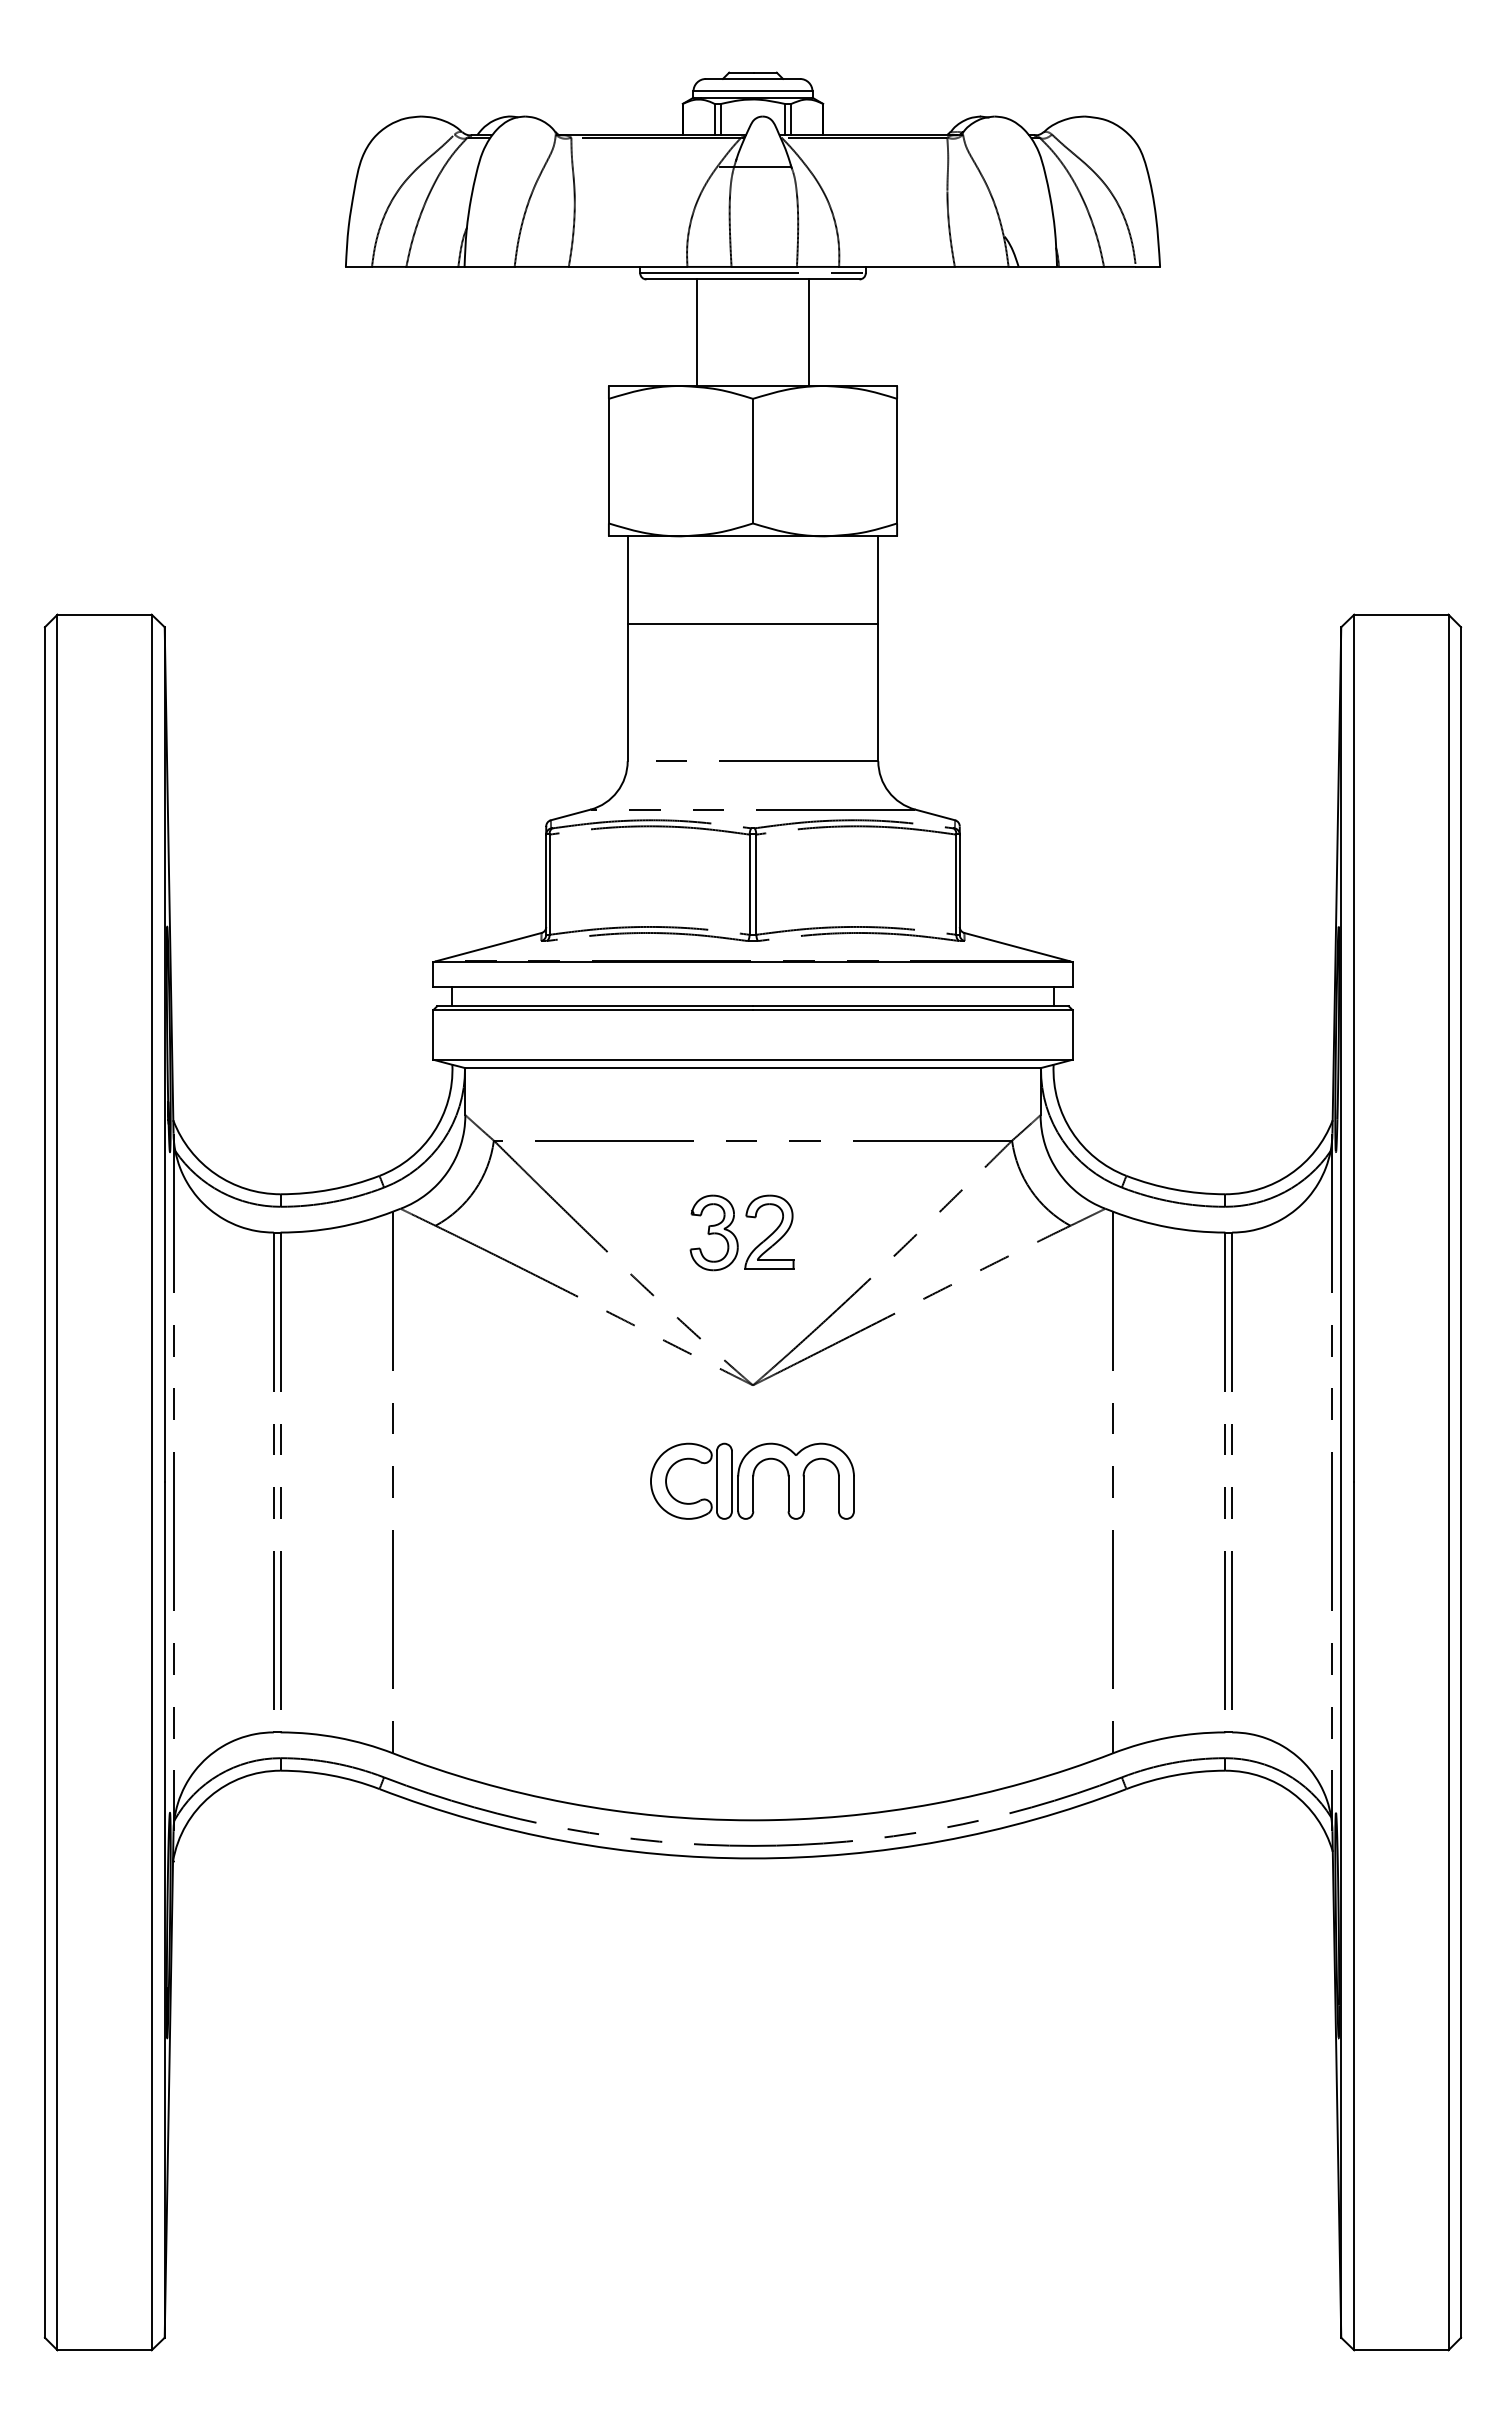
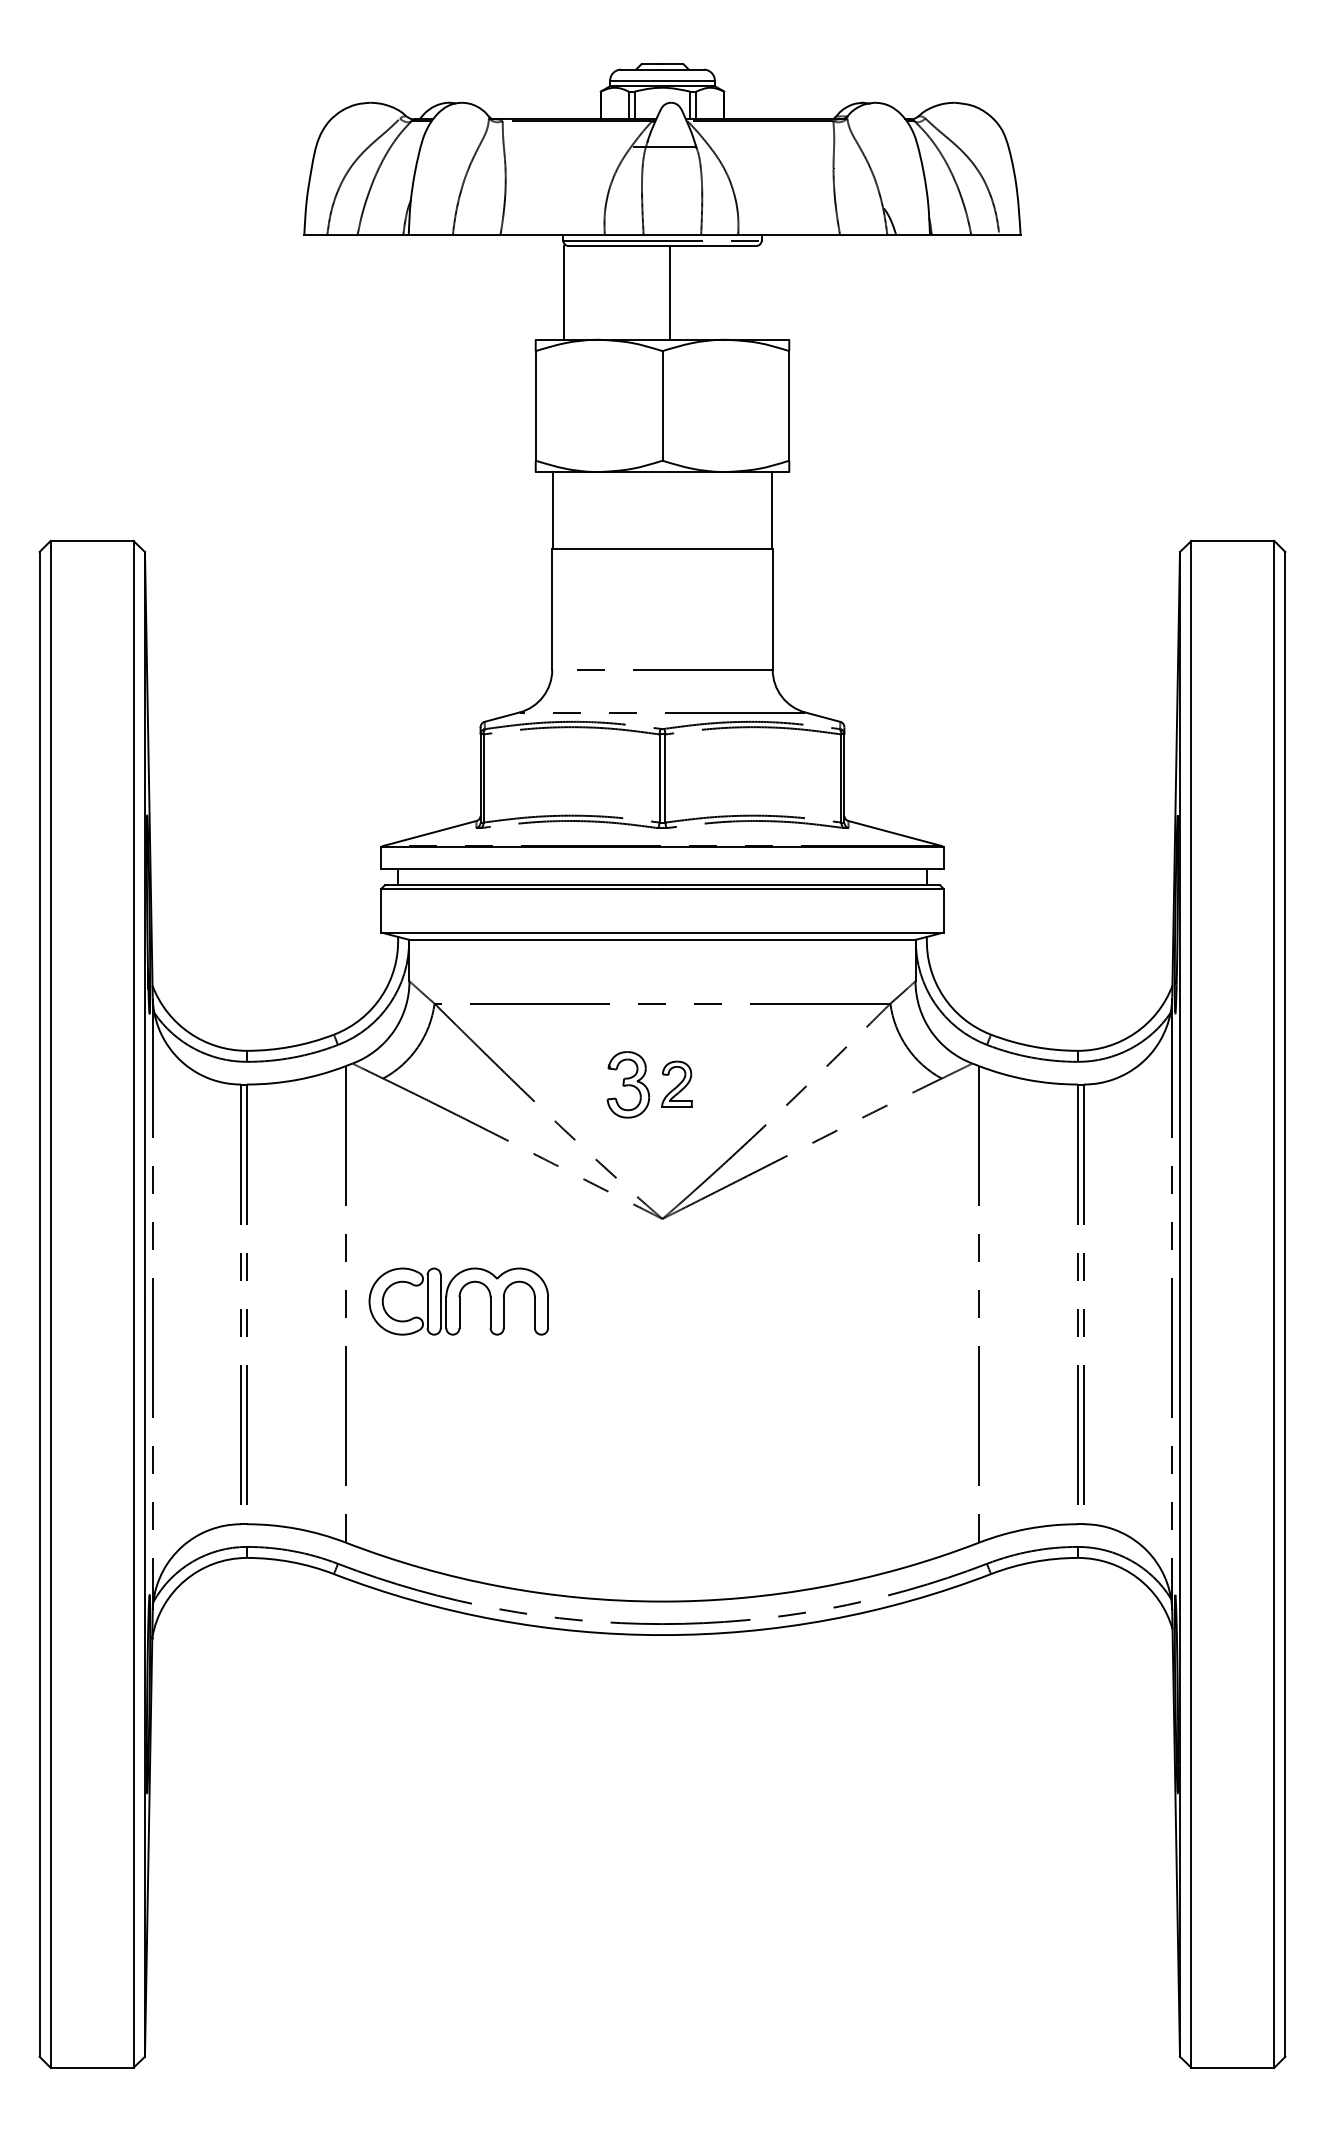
line: (696, 332) -> (563, 292), moved
line: (809, 332) -> (669, 292), moved
part: (769, 1231) -> (677, 1083), size x0.7
part: (752, 1480) -> (458, 1300), moved

